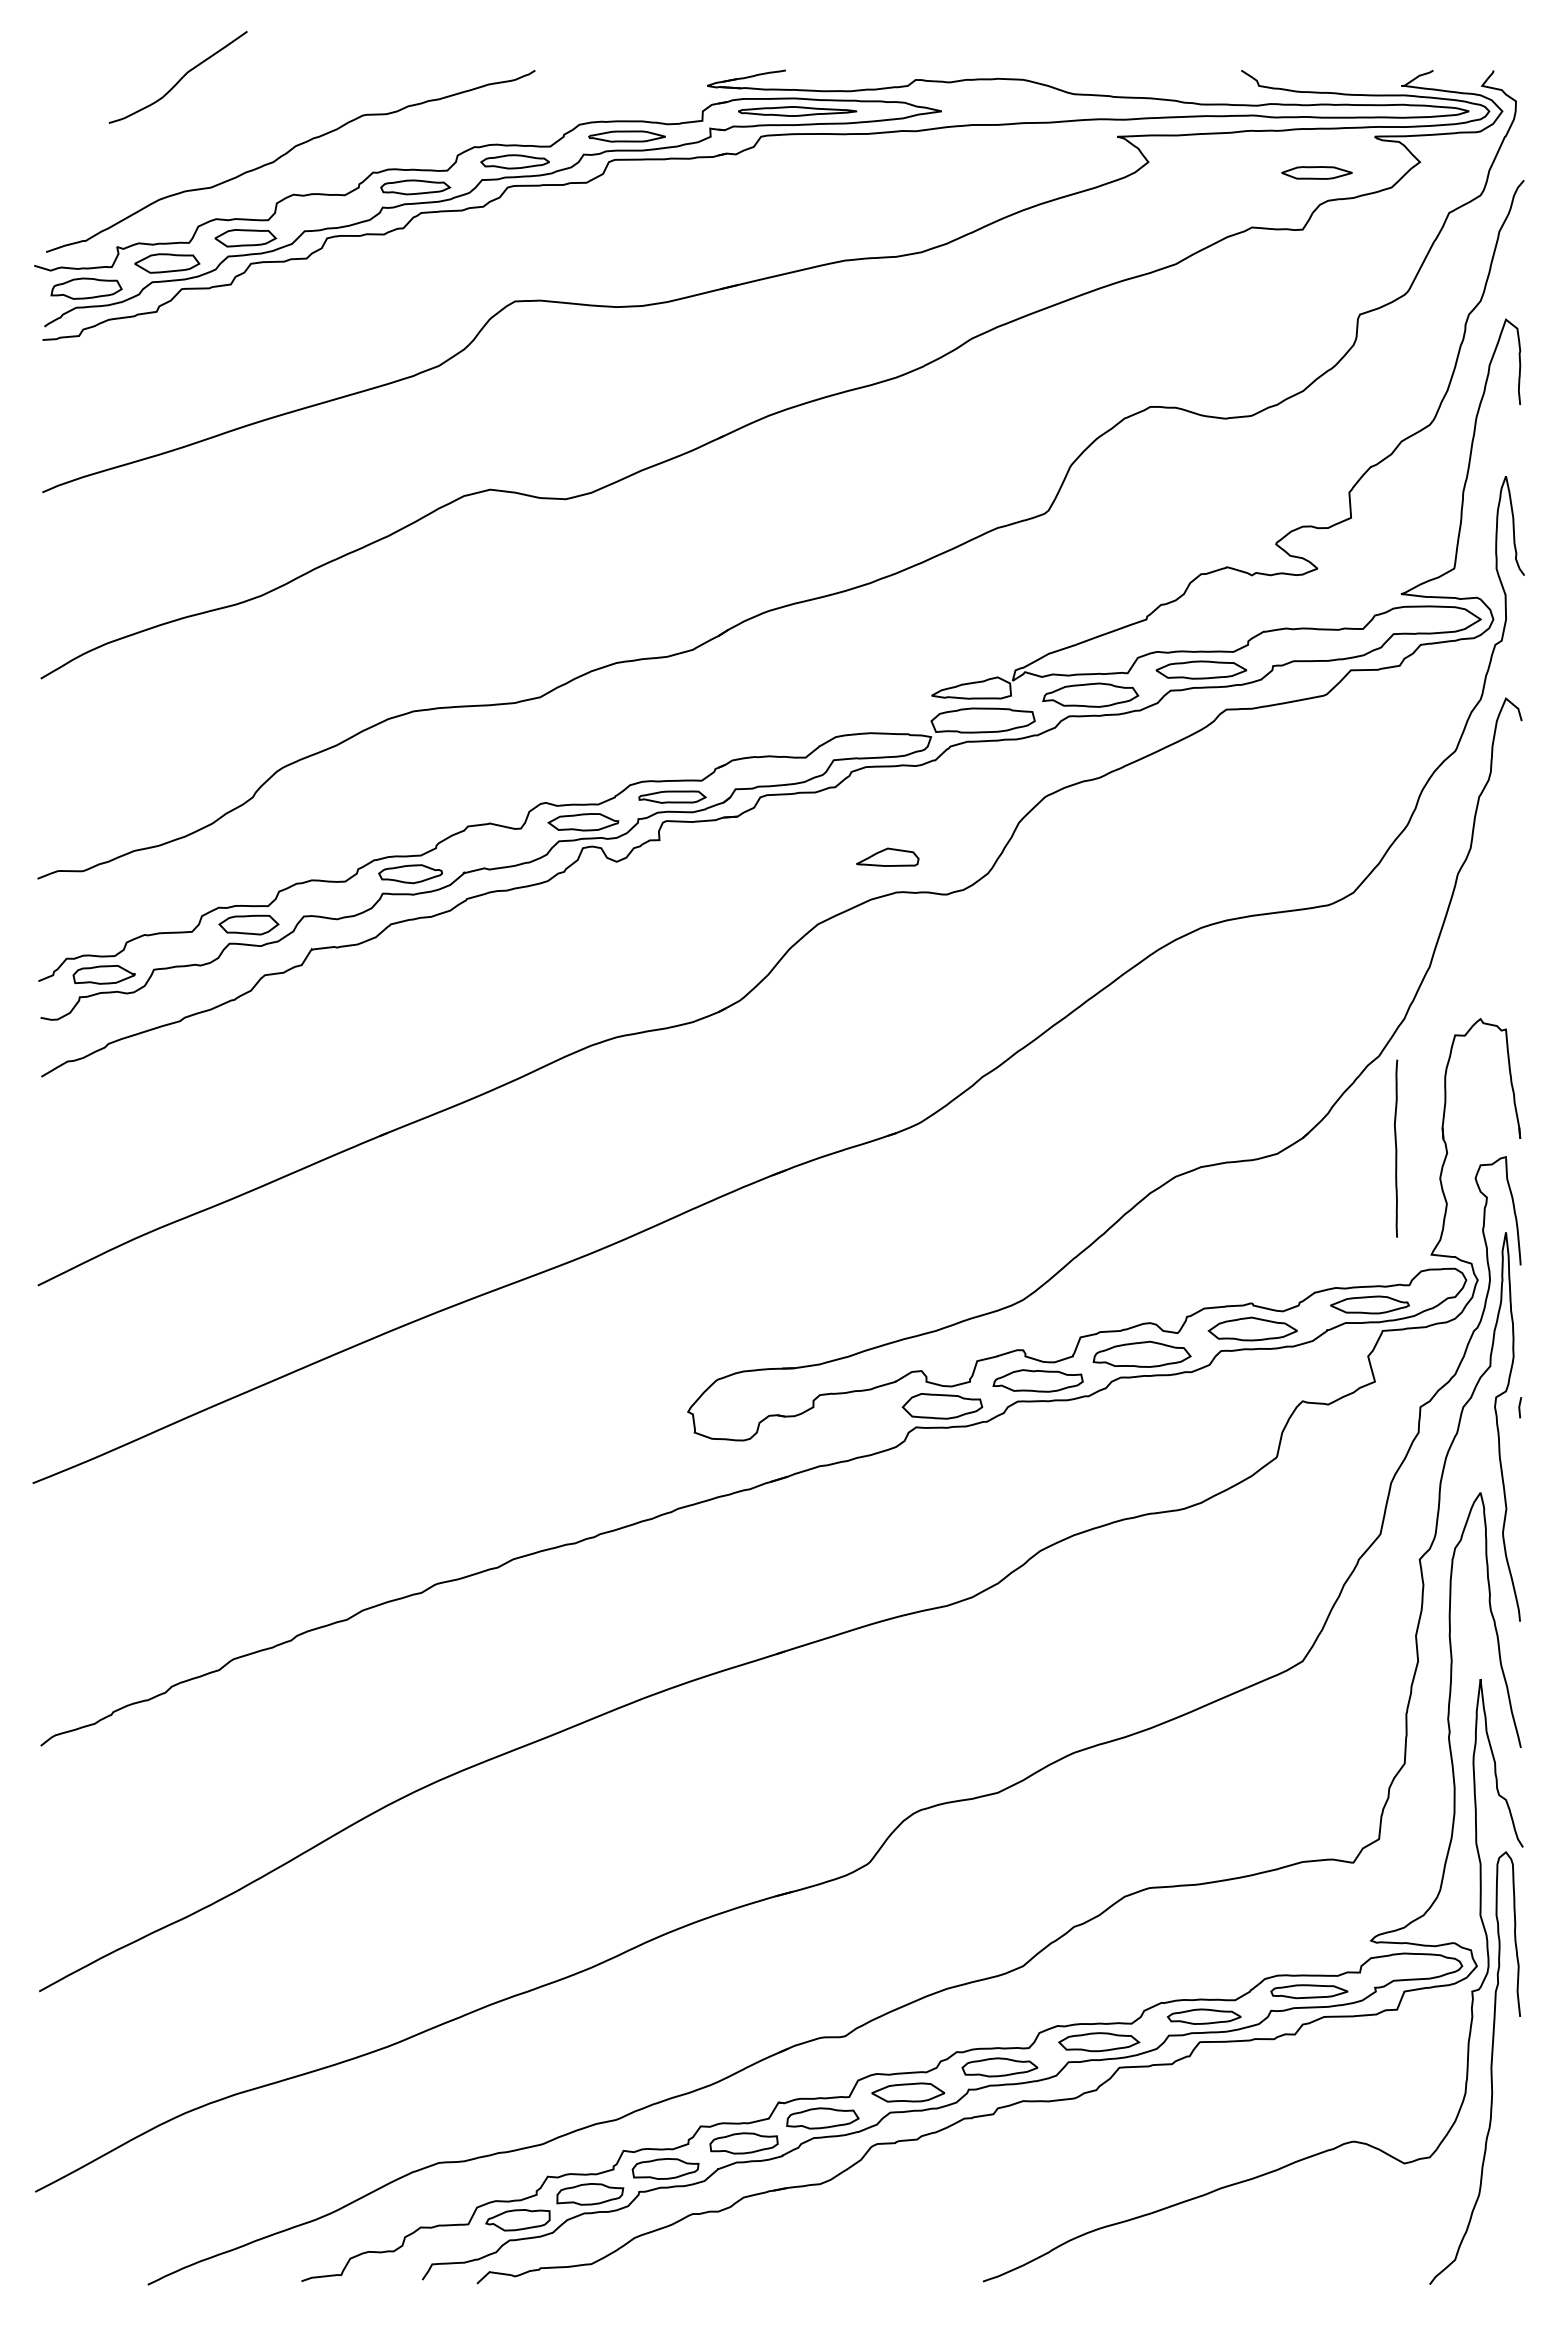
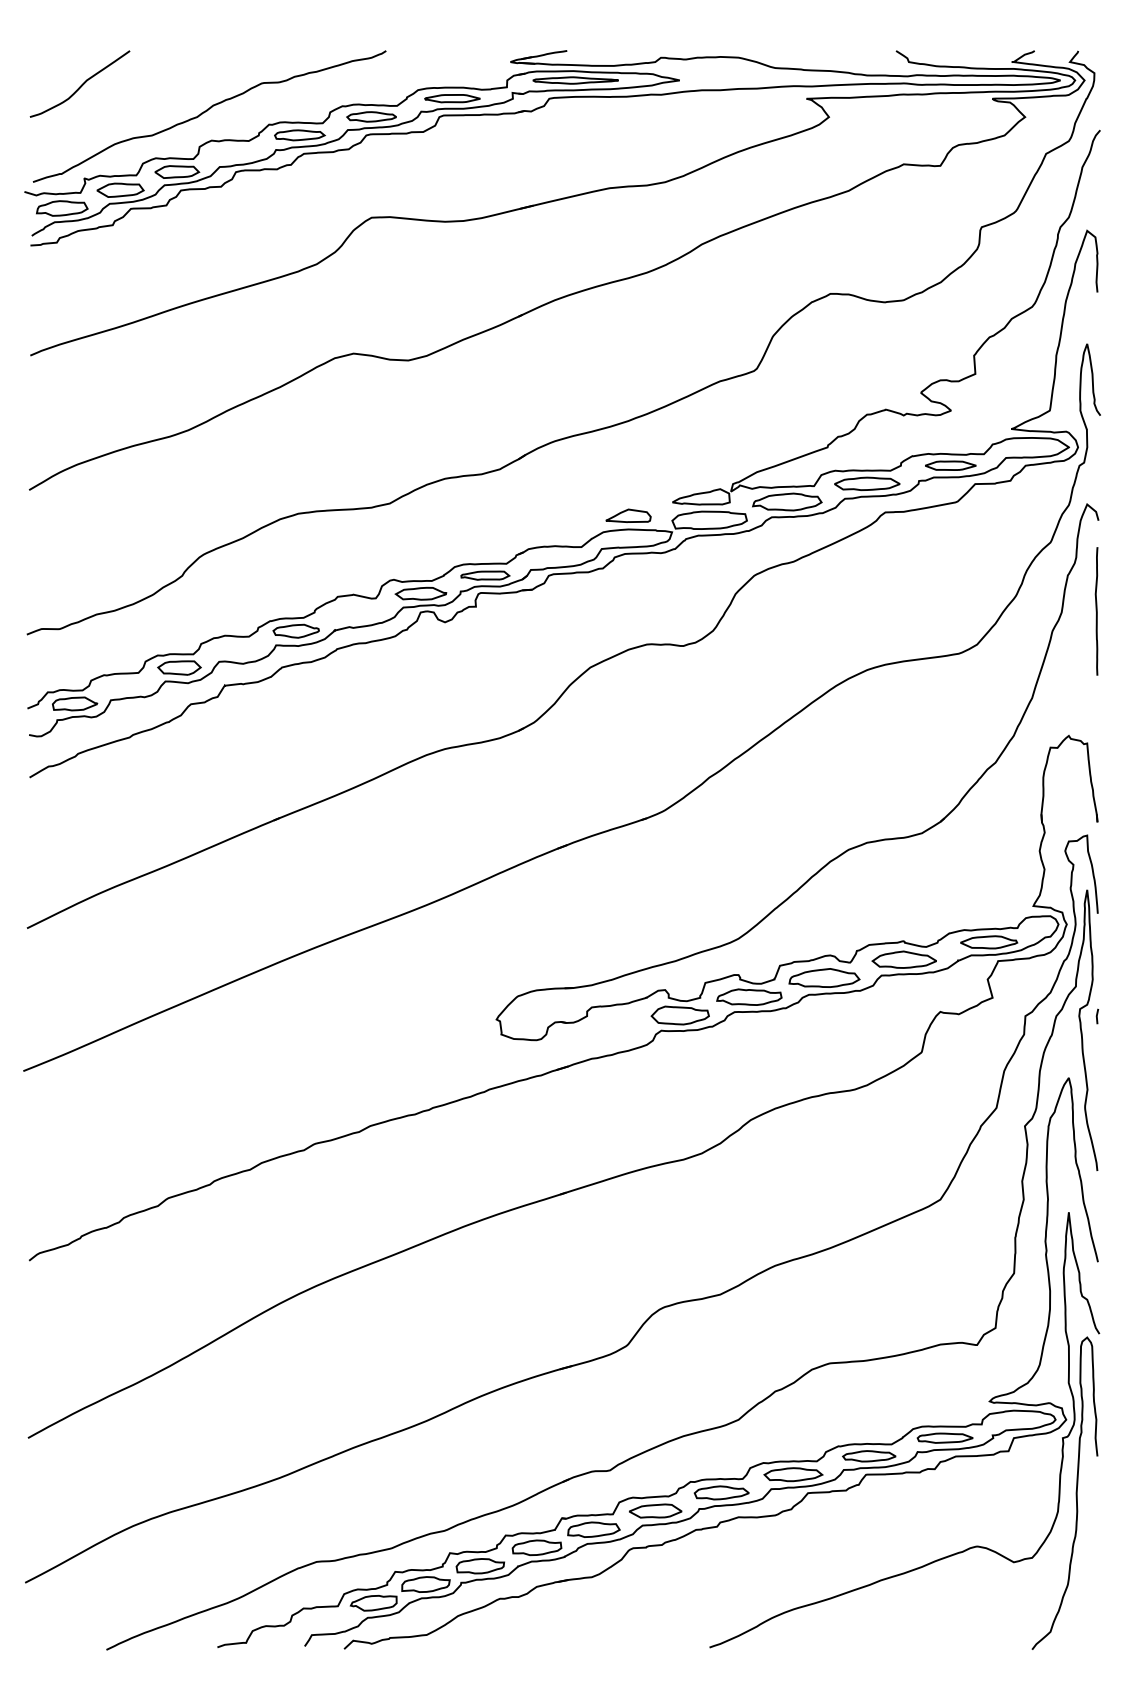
curve: (179, 79) -> (80, 85), moved
part: (1316, 172) -> (950, 465), moved
part: (887, 856) -> (628, 515), moved
curve: (1395, 1148) -> (1096, 611), moved

